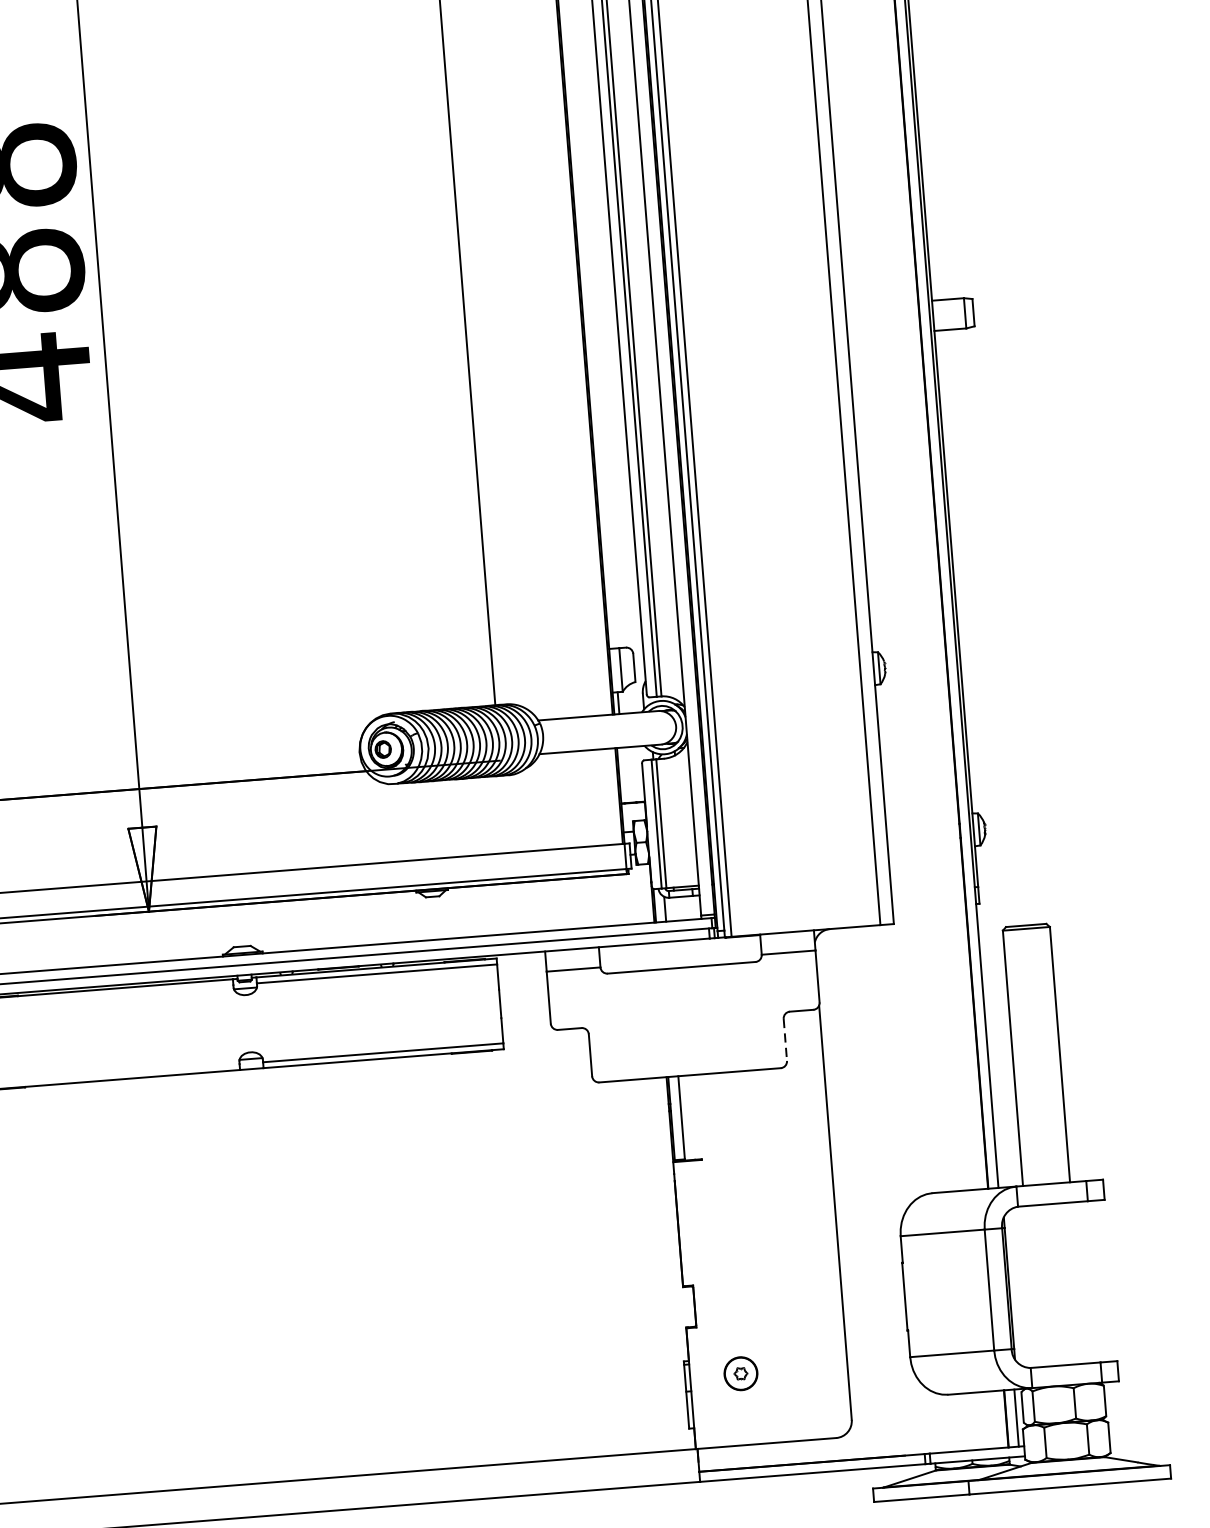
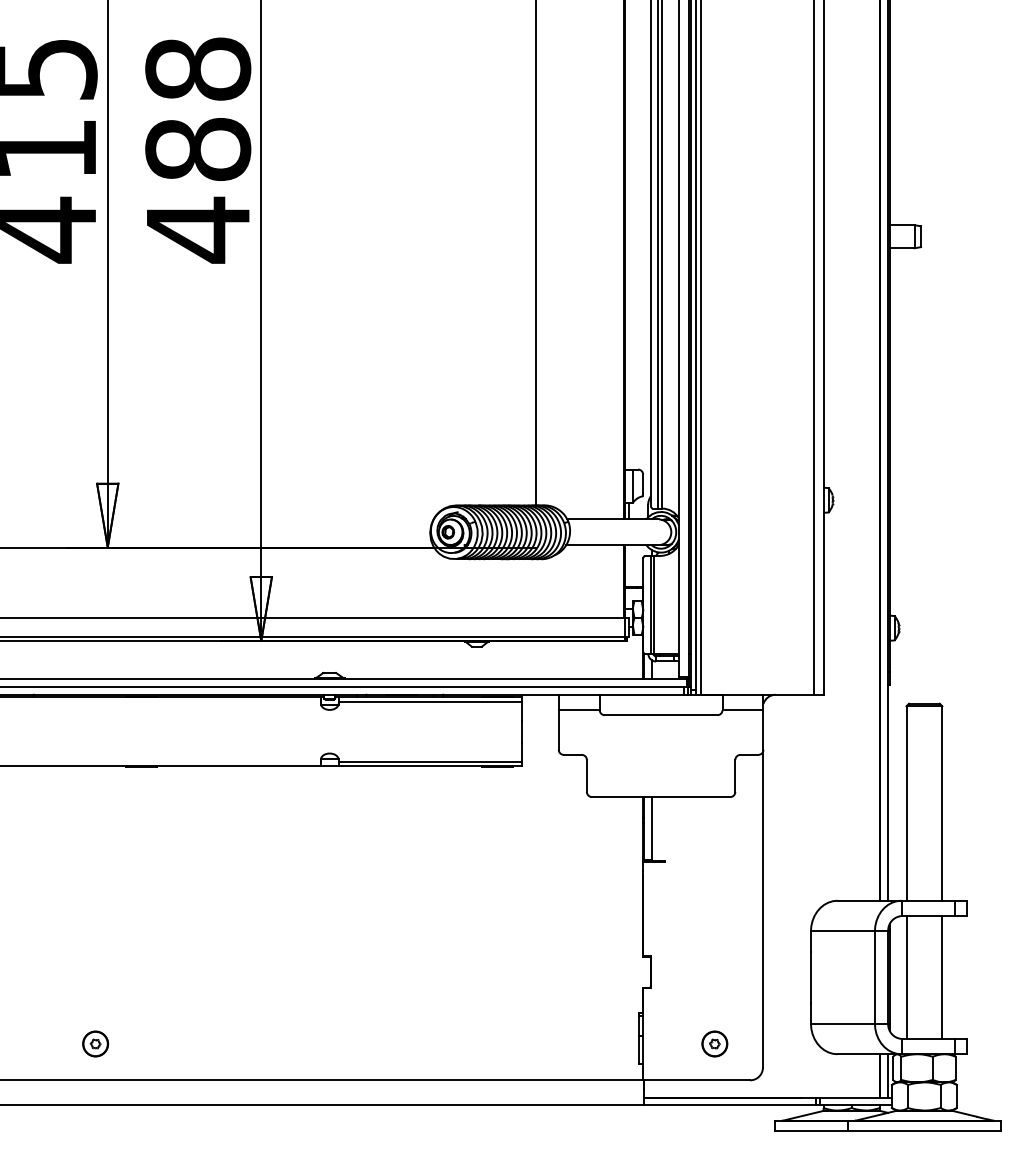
line: (785, 1039) -> (735, 775), dashed -> solid
line: (1078, 1283) -> (942, 977), added
line: (1030, 1286) -> (906, 977), added
part: (740, 1373) -> (714, 1043), moved

